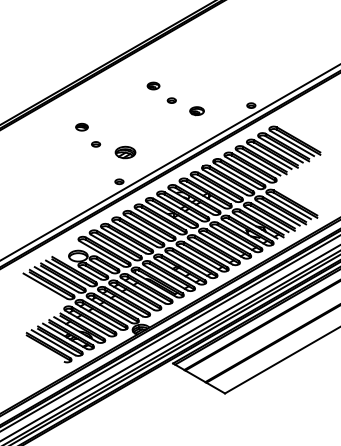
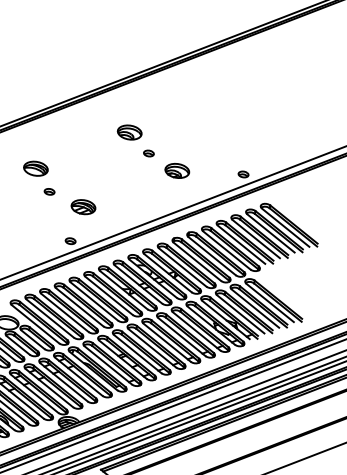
part: (153, 85) -> (129, 131), size x1.67
part: (196, 110) -> (176, 169), size x1.43
part: (81, 126) -> (35, 167), size x1.67

